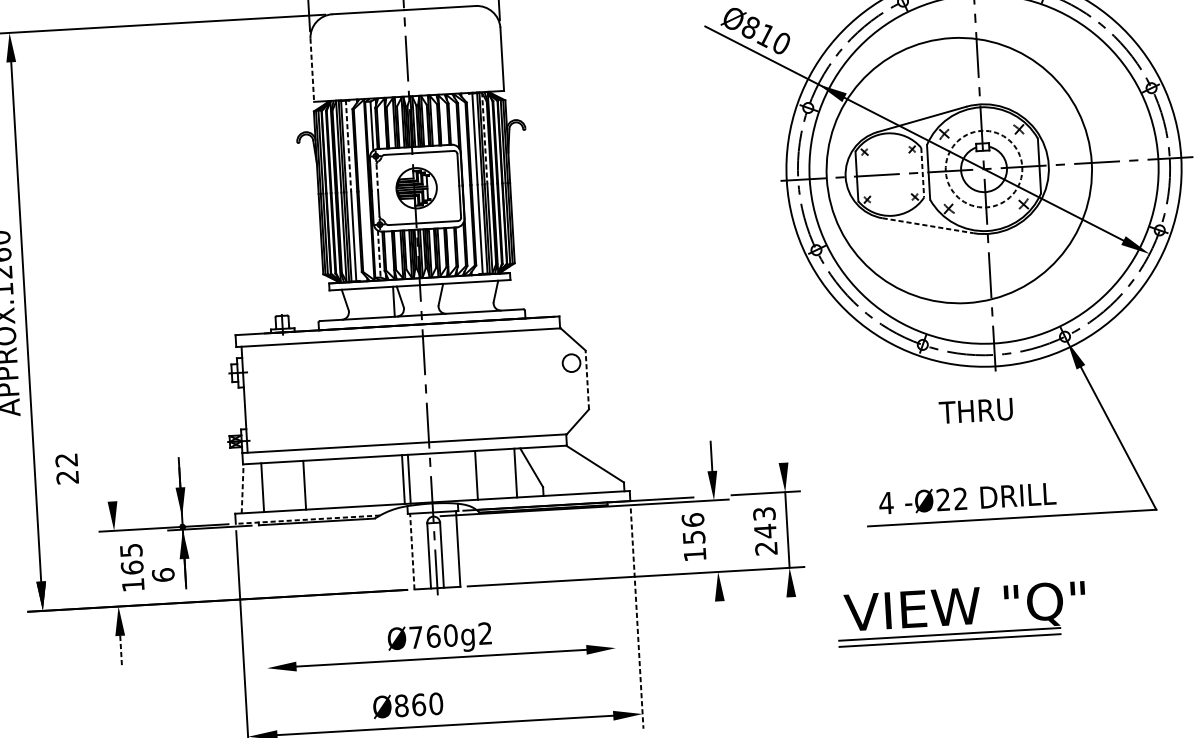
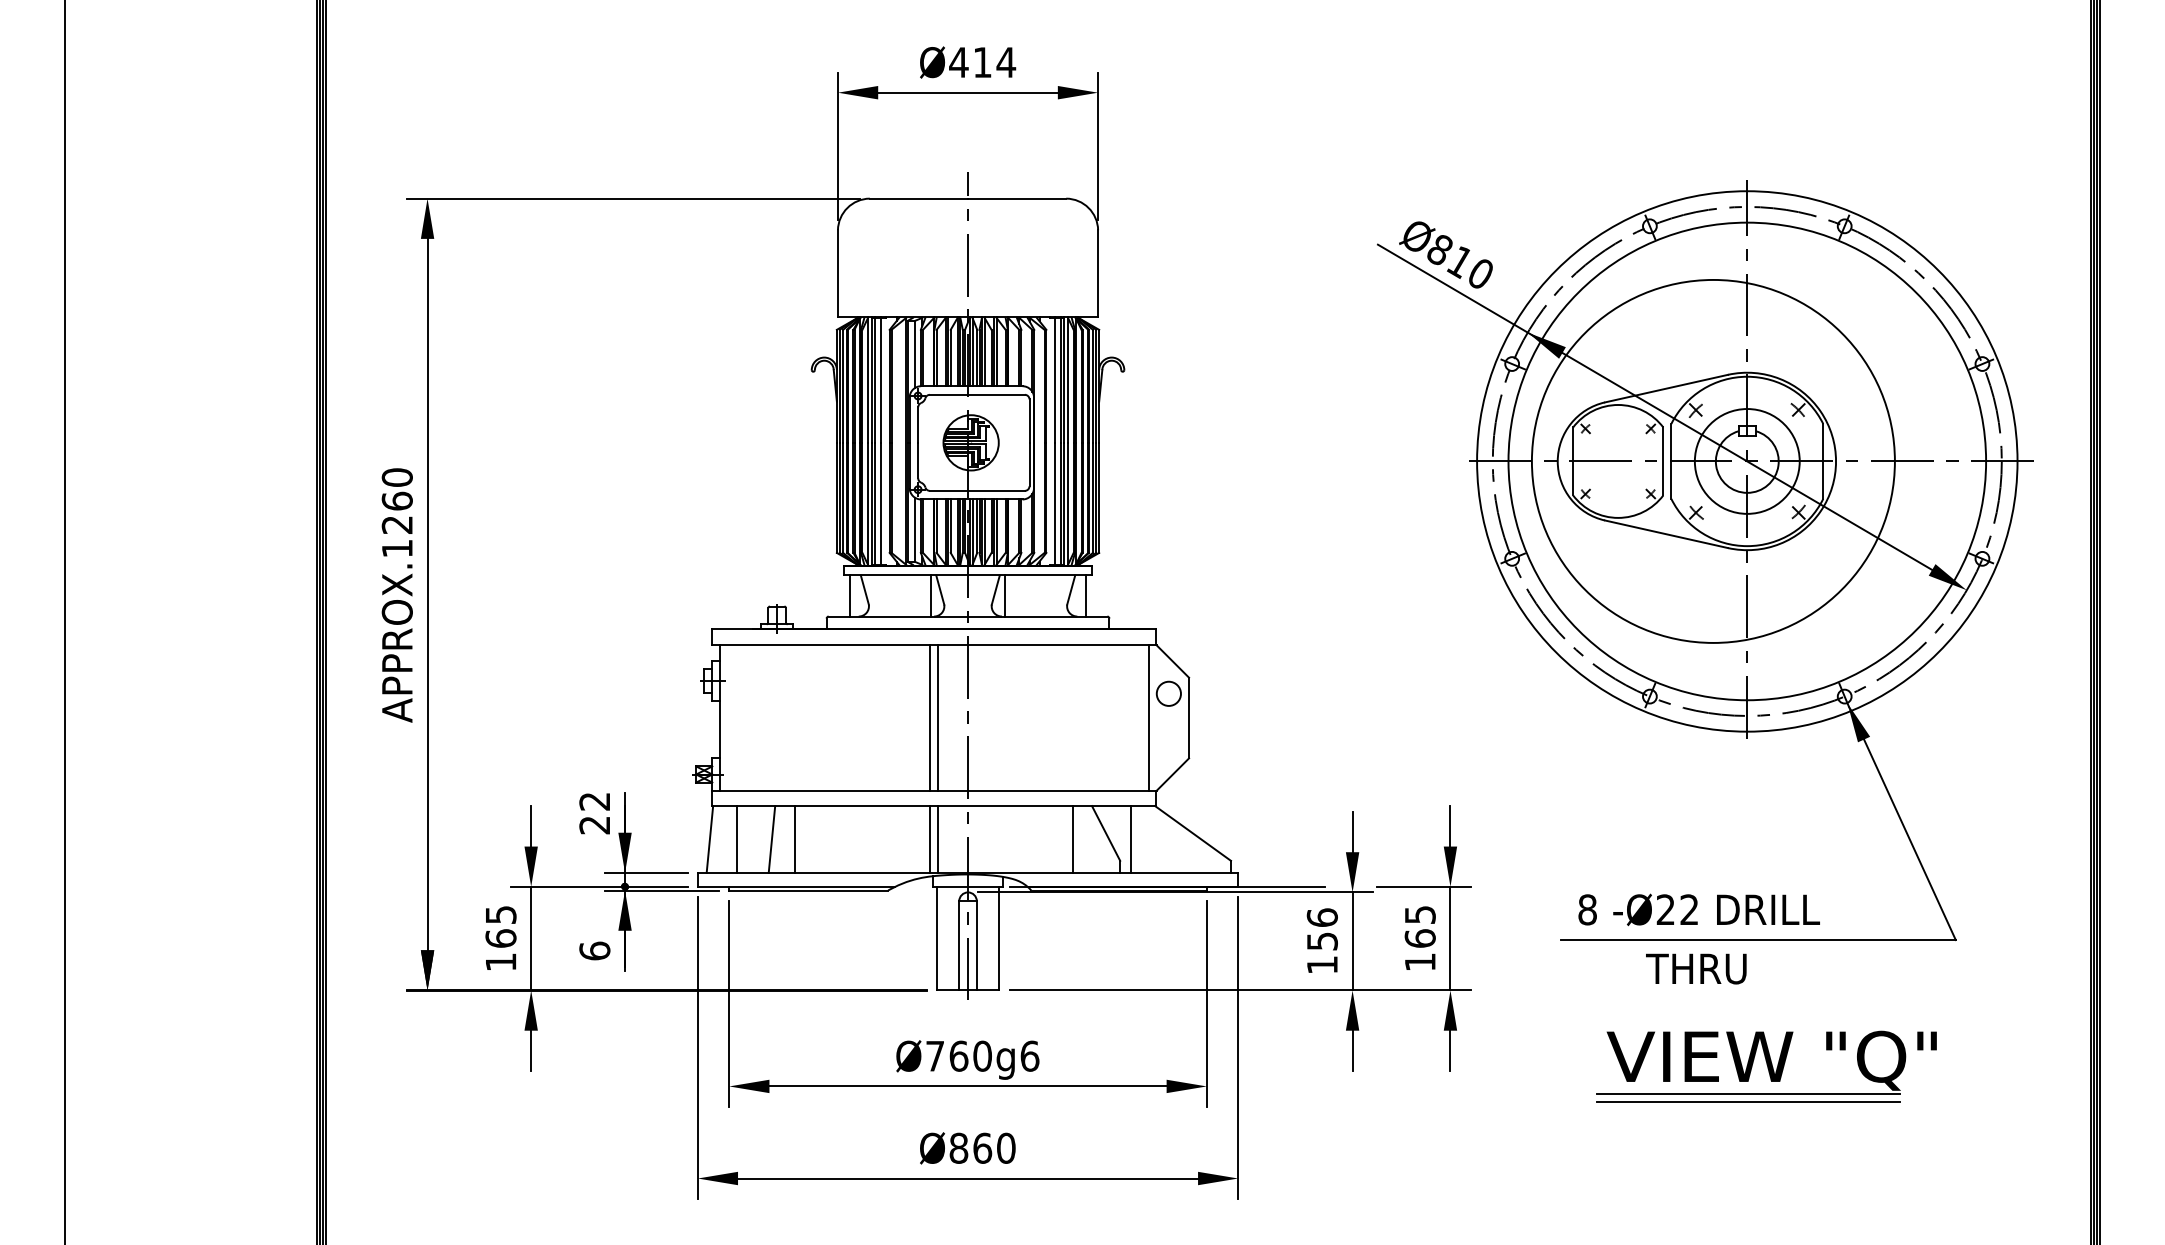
line: (312, 71) -> (837, 274), dashed -> solid
line: (485, 138) -> (1068, 380), dashed -> solid
line: (348, 146) -> (881, 380), dashed -> solid
circle: (983, 169) -> (1746, 461), dashed -> solid
line: (922, 172) -> (1663, 461), dashed -> solid
line: (377, 177) -> (918, 425), dashed -> solid
line: (928, 225) -> (1666, 534), dashed -> solid
line: (379, 254) -> (914, 530), dashed -> solid
line: (506, 294) -> (1085, 595), added
line: (447, 298) -> (1004, 595), added
line: (335, 304) -> (850, 595), added
line: (587, 379) -> (1189, 717), dashed -> solid
line: (557, 381) -> (1148, 717), added
line: (398, 390) -> (930, 717), added
line: (404, 390) -> (938, 717), added
text: (976, 410) -> (1696, 968), moved
line: (782, 448) -> (1450, 826), added
text: (66, 468) -> (594, 813), moved
line: (515, 473) -> (1130, 839), moved
line: (476, 475) -> (1073, 839), moved
line: (111, 486) -> (531, 826), added
line: (287, 486) -> (771, 839), added
line: (242, 488) -> (709, 839), dashed -> solid
text: (886, 502) -> (1587, 909), 4 -> 8
line: (197, 515) -> (645, 872), added
line: (307, 519) -> (796, 886), dashed -> solid
text: (764, 531) -> (1419, 938), 243 -> 165
line: (716, 536) -> (1352, 941), added
line: (412, 551) -> (936, 938), dashed -> solid
text: (131, 566) -> (500, 937), moved
line: (116, 568) -> (531, 938), added
line: (612, 587) -> (1206, 1003), added
line: (263, 607) -> (729, 1003), added
line: (792, 611) -> (1450, 1050), added
part: (961, 613) -> (1766, 1066), moved
line: (720, 615) -> (1352, 1050), added
line: (637, 618) -> (1238, 1047), dashed -> solid
text: (485, 633) -> (1029, 1055), Ø760g2 -> Ø760g6
line: (121, 651) -> (531, 1051), dashed -> solid
text: (407, 705) -> (967, 1148), moved

